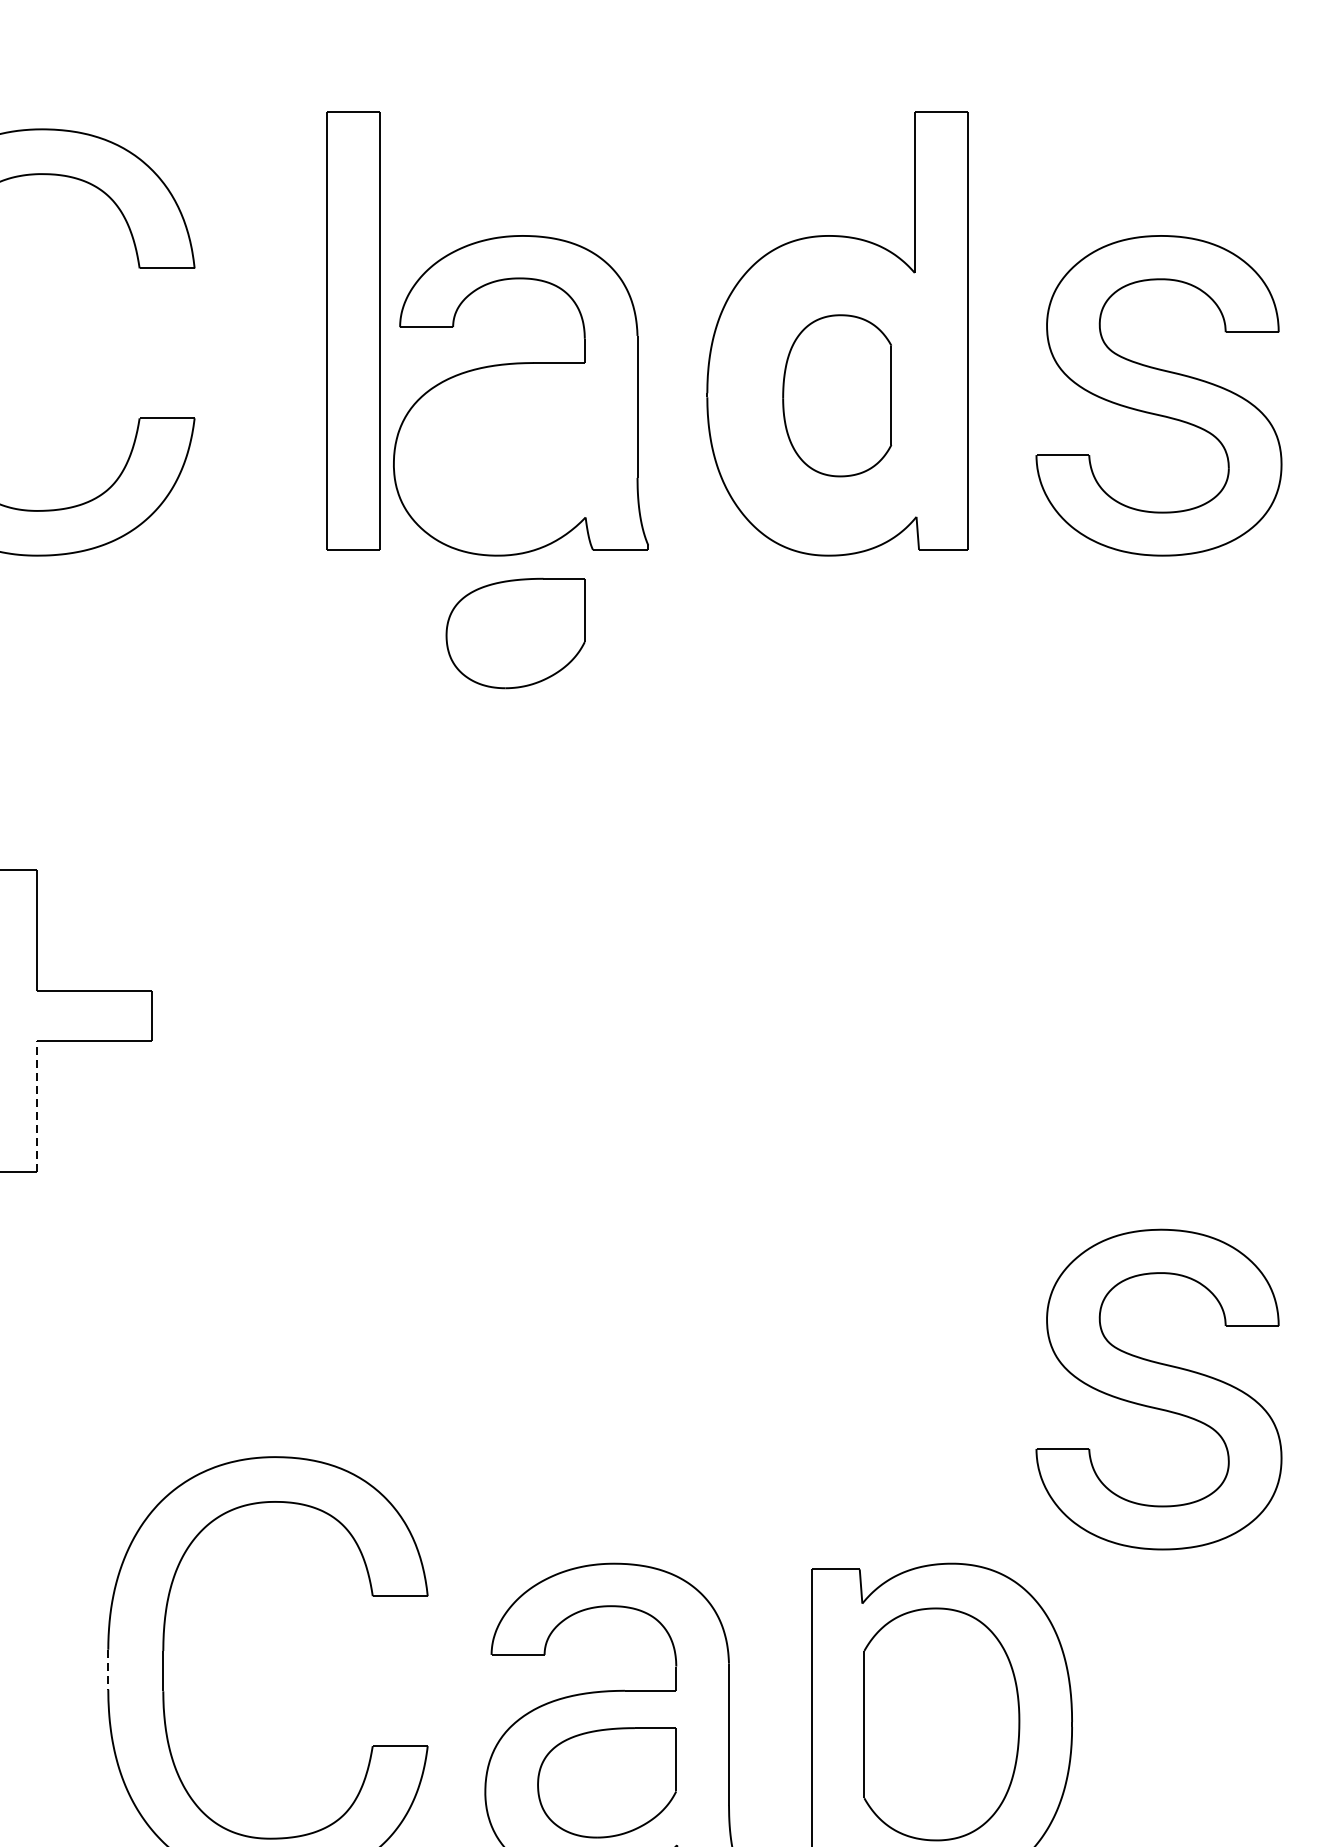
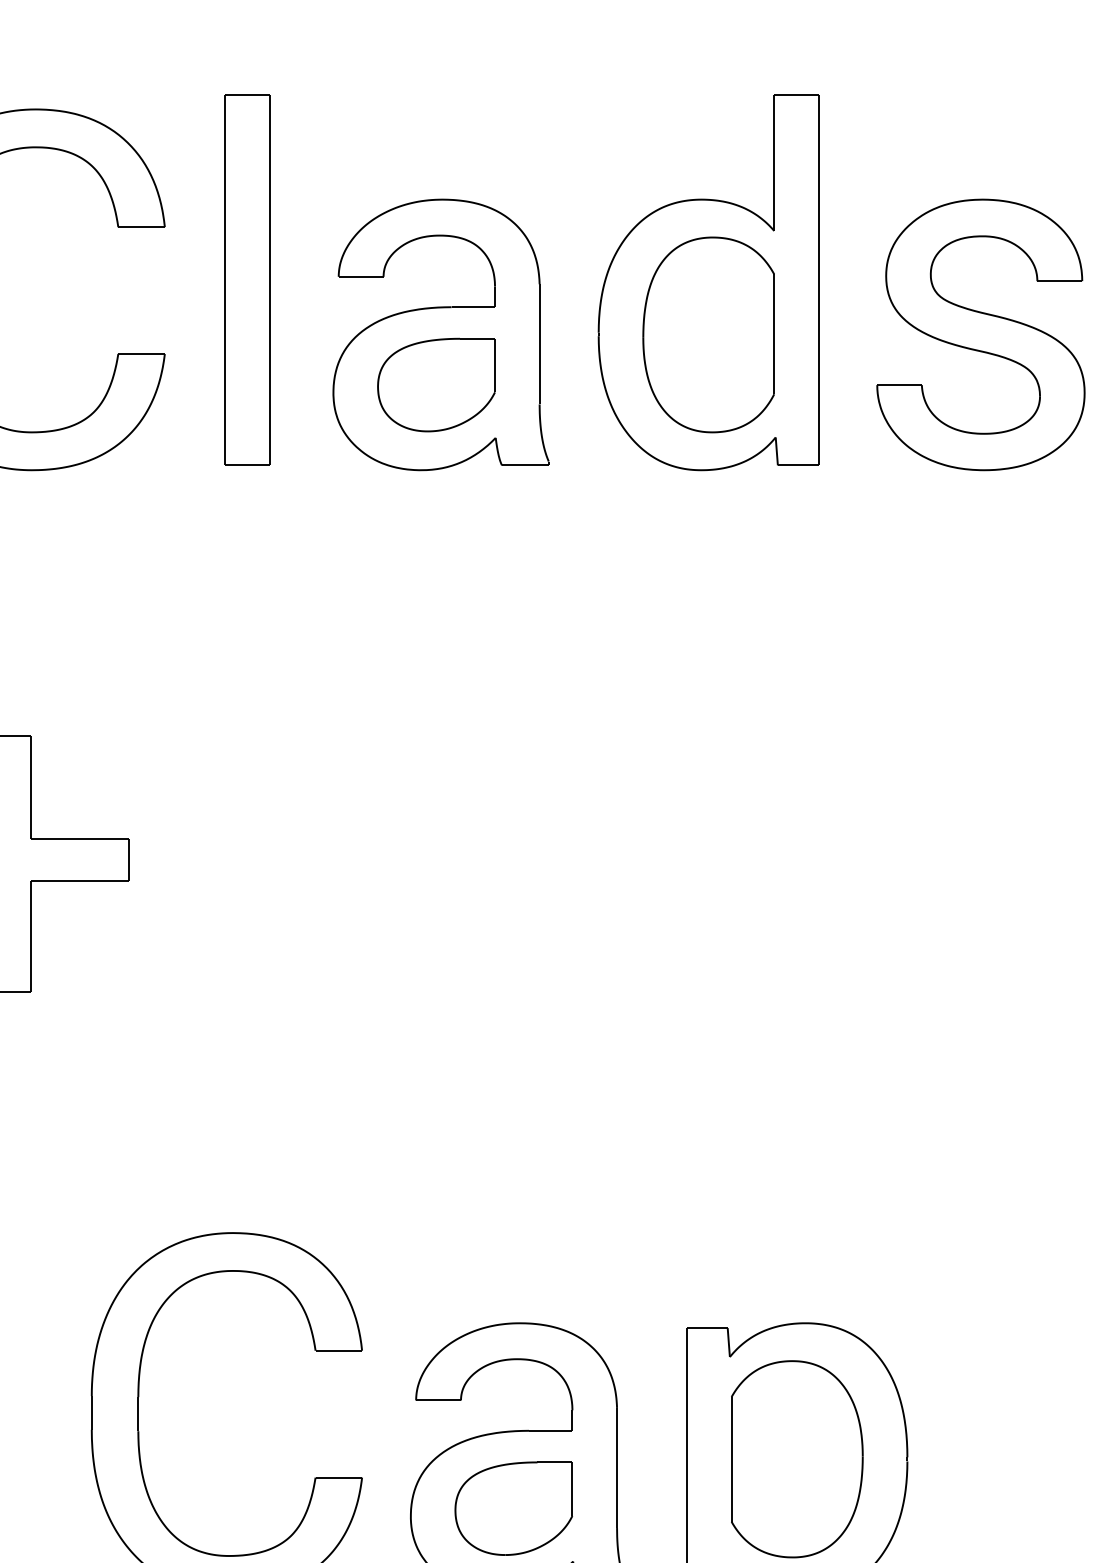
part: (353, 330) -> (247, 279), moved
part: (837, 395) -> (708, 334), size x1.43
part: (515, 632) -> (436, 384), moved
line: (37, 1106) -> (31, 936), dashed -> solid
part: (1158, 1389) -> (980, 1175), removed
line: (107, 1669) -> (91, 1412), dashed -> solid

